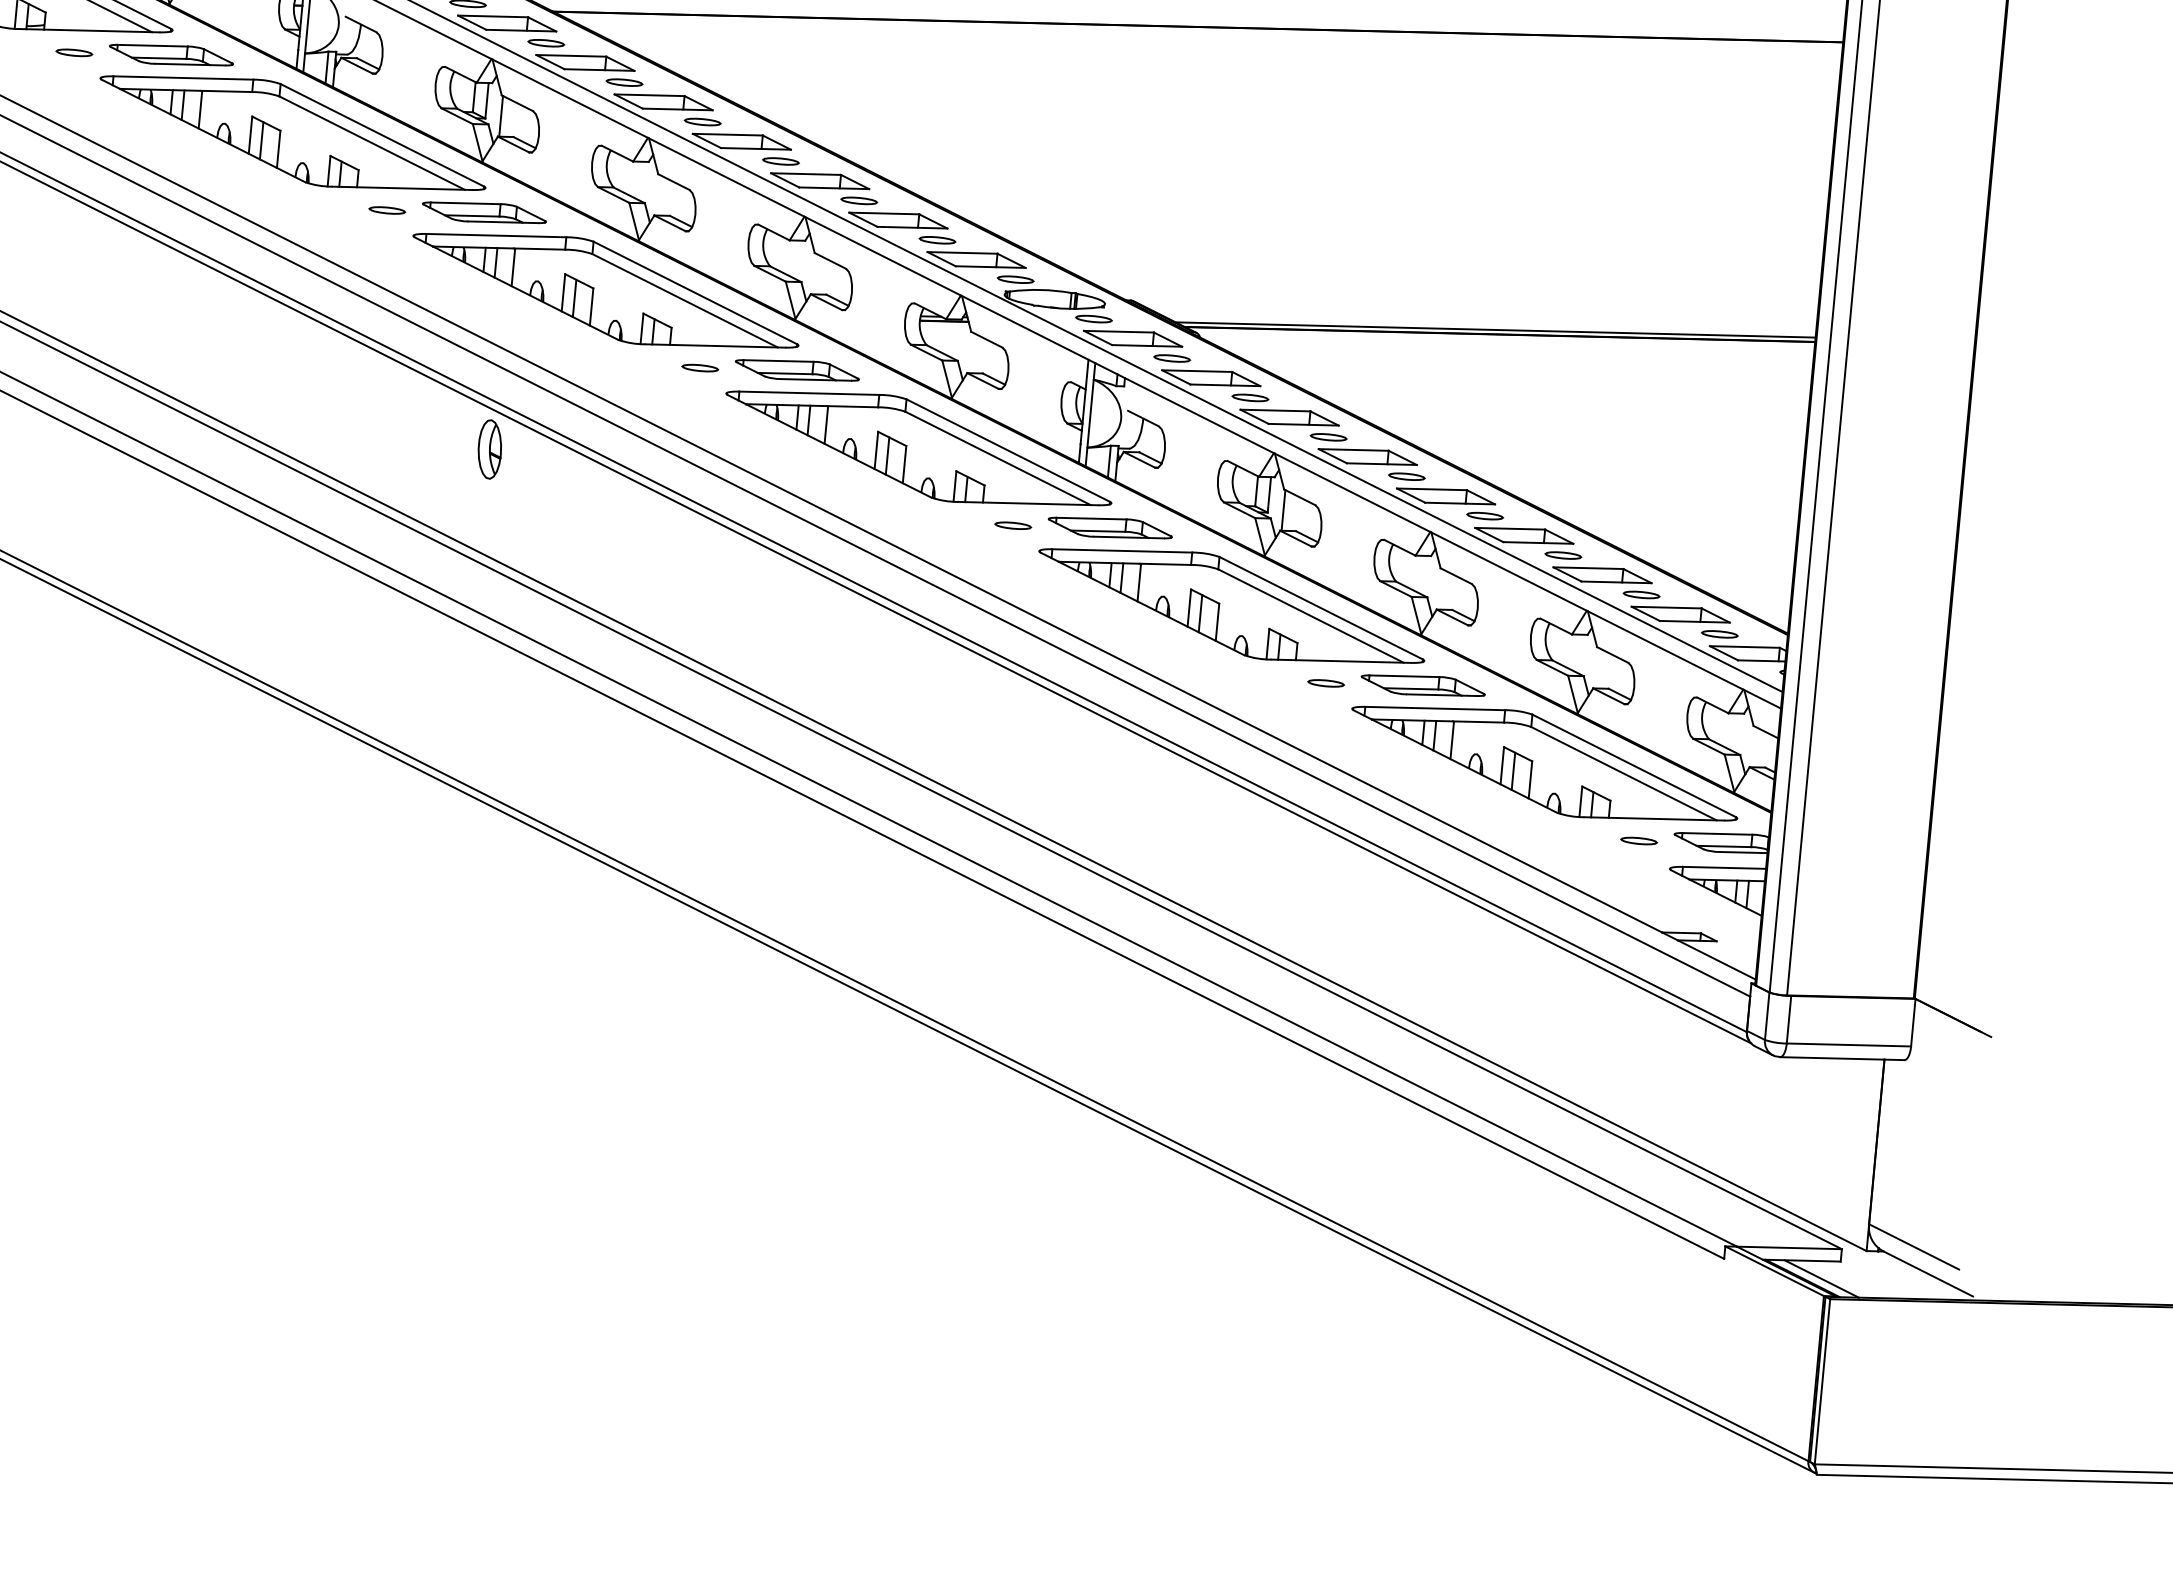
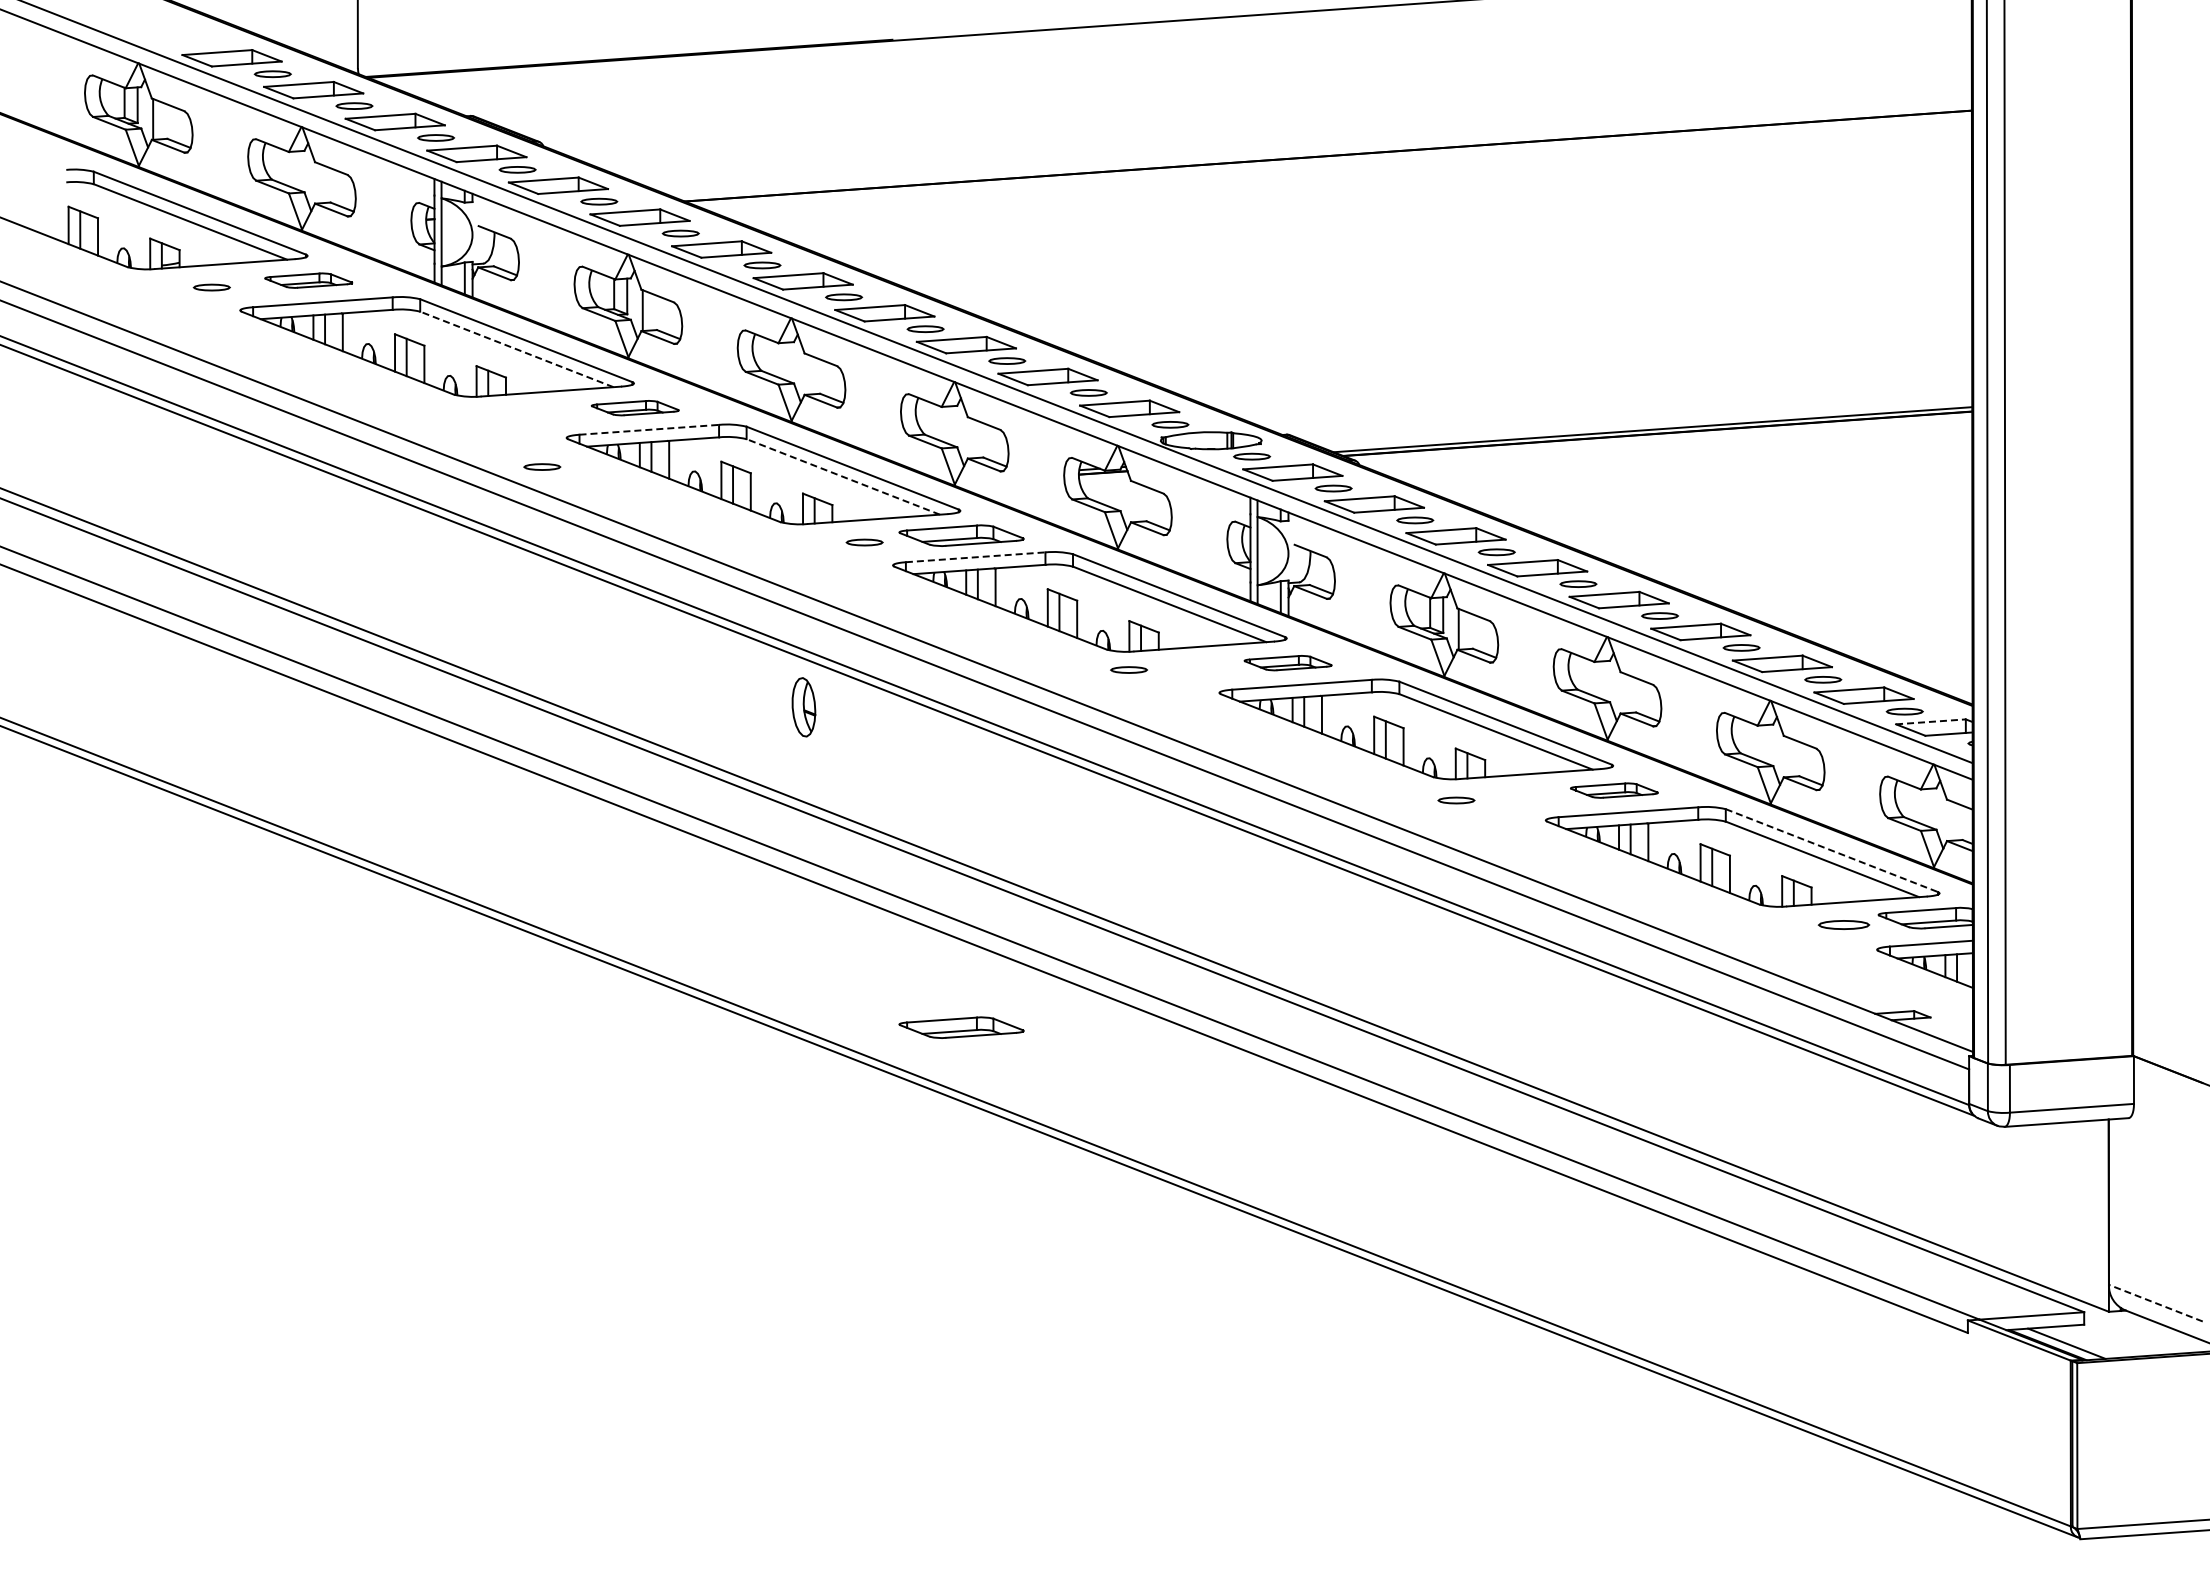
part: (171, 54) -> (308, 280), size x0.7
line: (371, 143) -> (516, 349), solid -> dashed
part: (387, 209) -> (542, 466), moved
part: (484, 212) -> (635, 407), size x0.7
line: (496, 235) -> (649, 429), solid -> dashed
line: (685, 300) -> (843, 476), solid -> dashed
line: (809, 393) -> (975, 557), solid -> dashed
part: (489, 449) -> (803, 707), moved
part: (1012, 525) -> (1128, 669), moved
part: (1110, 527) -> (1288, 662), size x0.7
line: (1744, 646) -> (1930, 721), solid -> dashed
part: (1326, 683) -> (1456, 800), moved
part: (1423, 685) -> (1614, 790), size x0.7
line: (1633, 765) -> (1831, 850), solid -> dashed
part: (1638, 840) -> (1843, 924), size x1.4
part: (750, 860) -> (961, 1027), added
line: (1913, 1246) -> (2155, 1302), solid -> dashed

